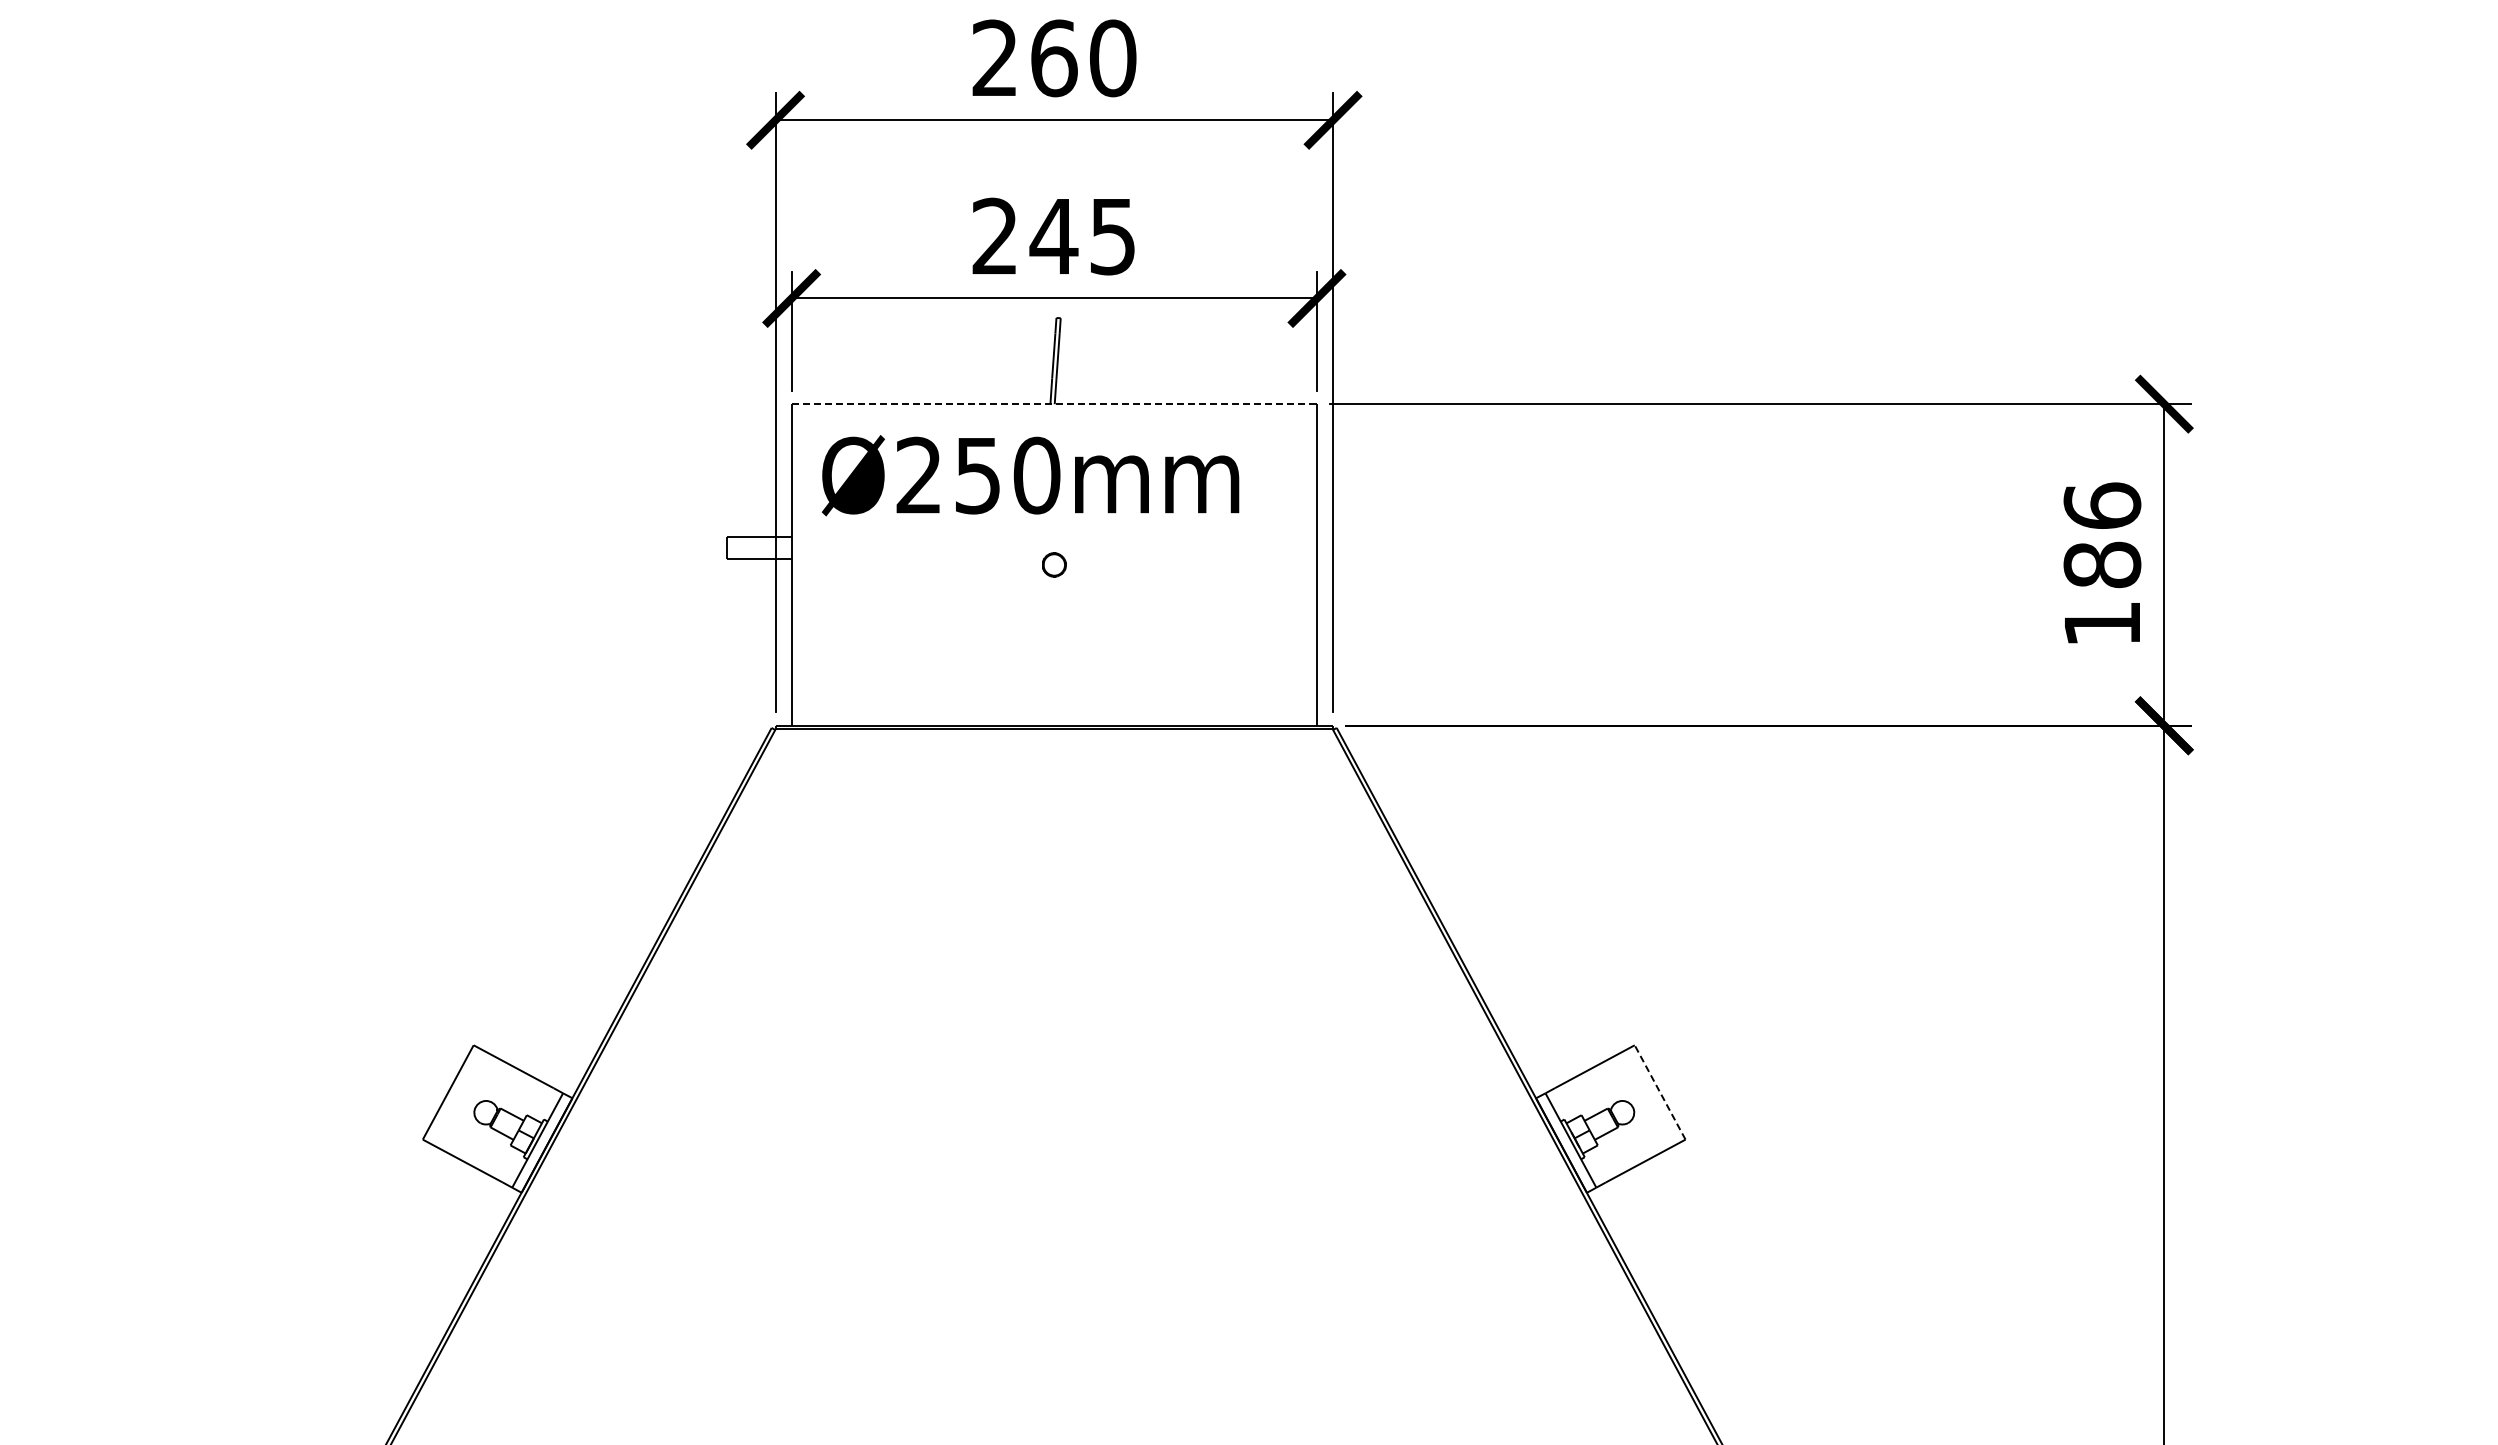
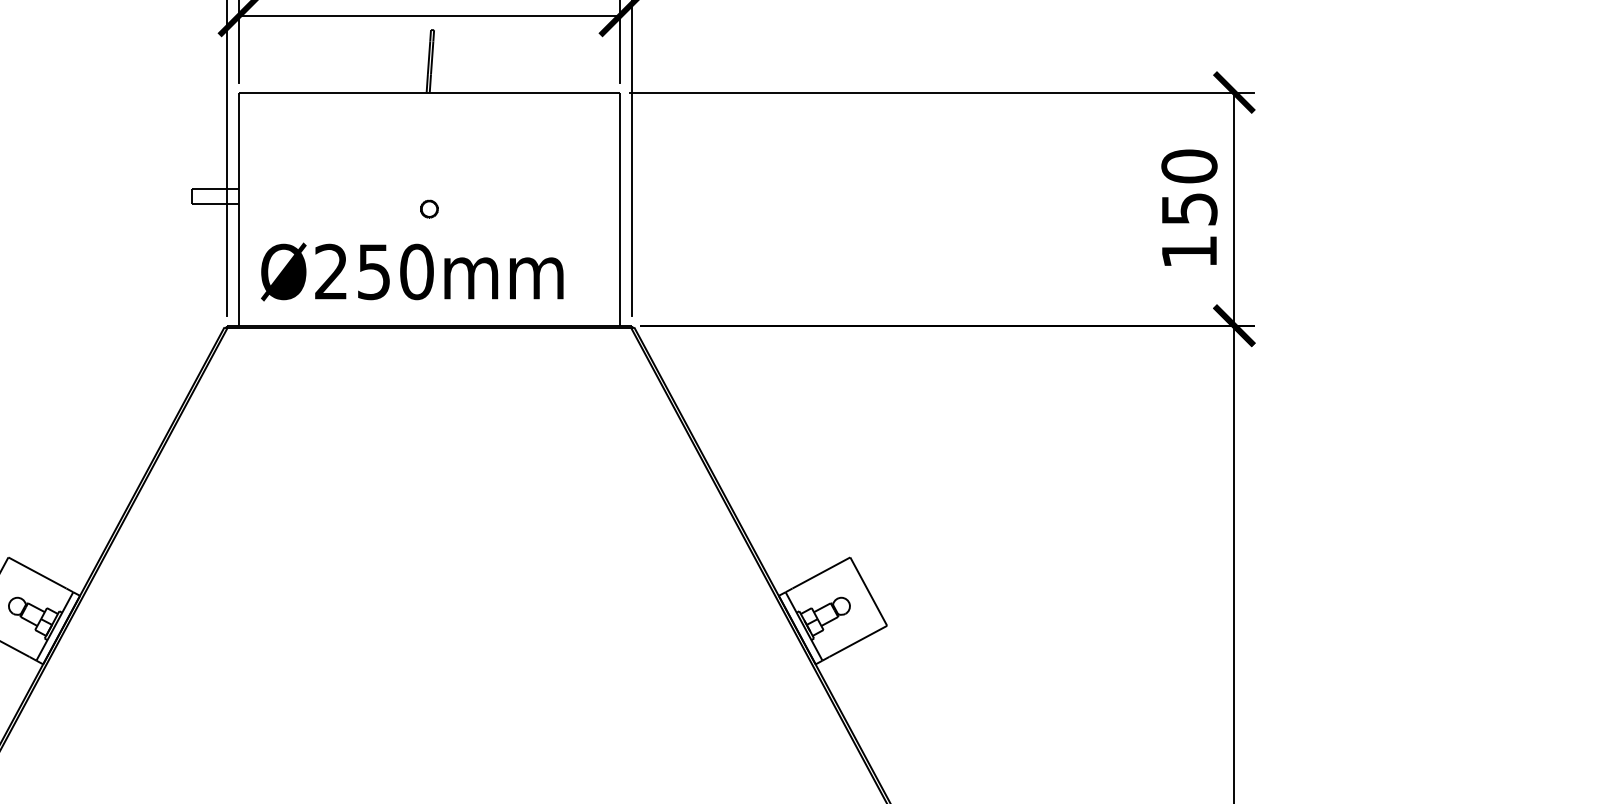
line: (1052, 404) -> (428, 92), dashed -> solid
text: (1030, 475) -> (412, 271), moved
text: (2102, 535) -> (1189, 187), 186 -> 150
line: (1660, 1092) -> (869, 591), dashed -> solid

